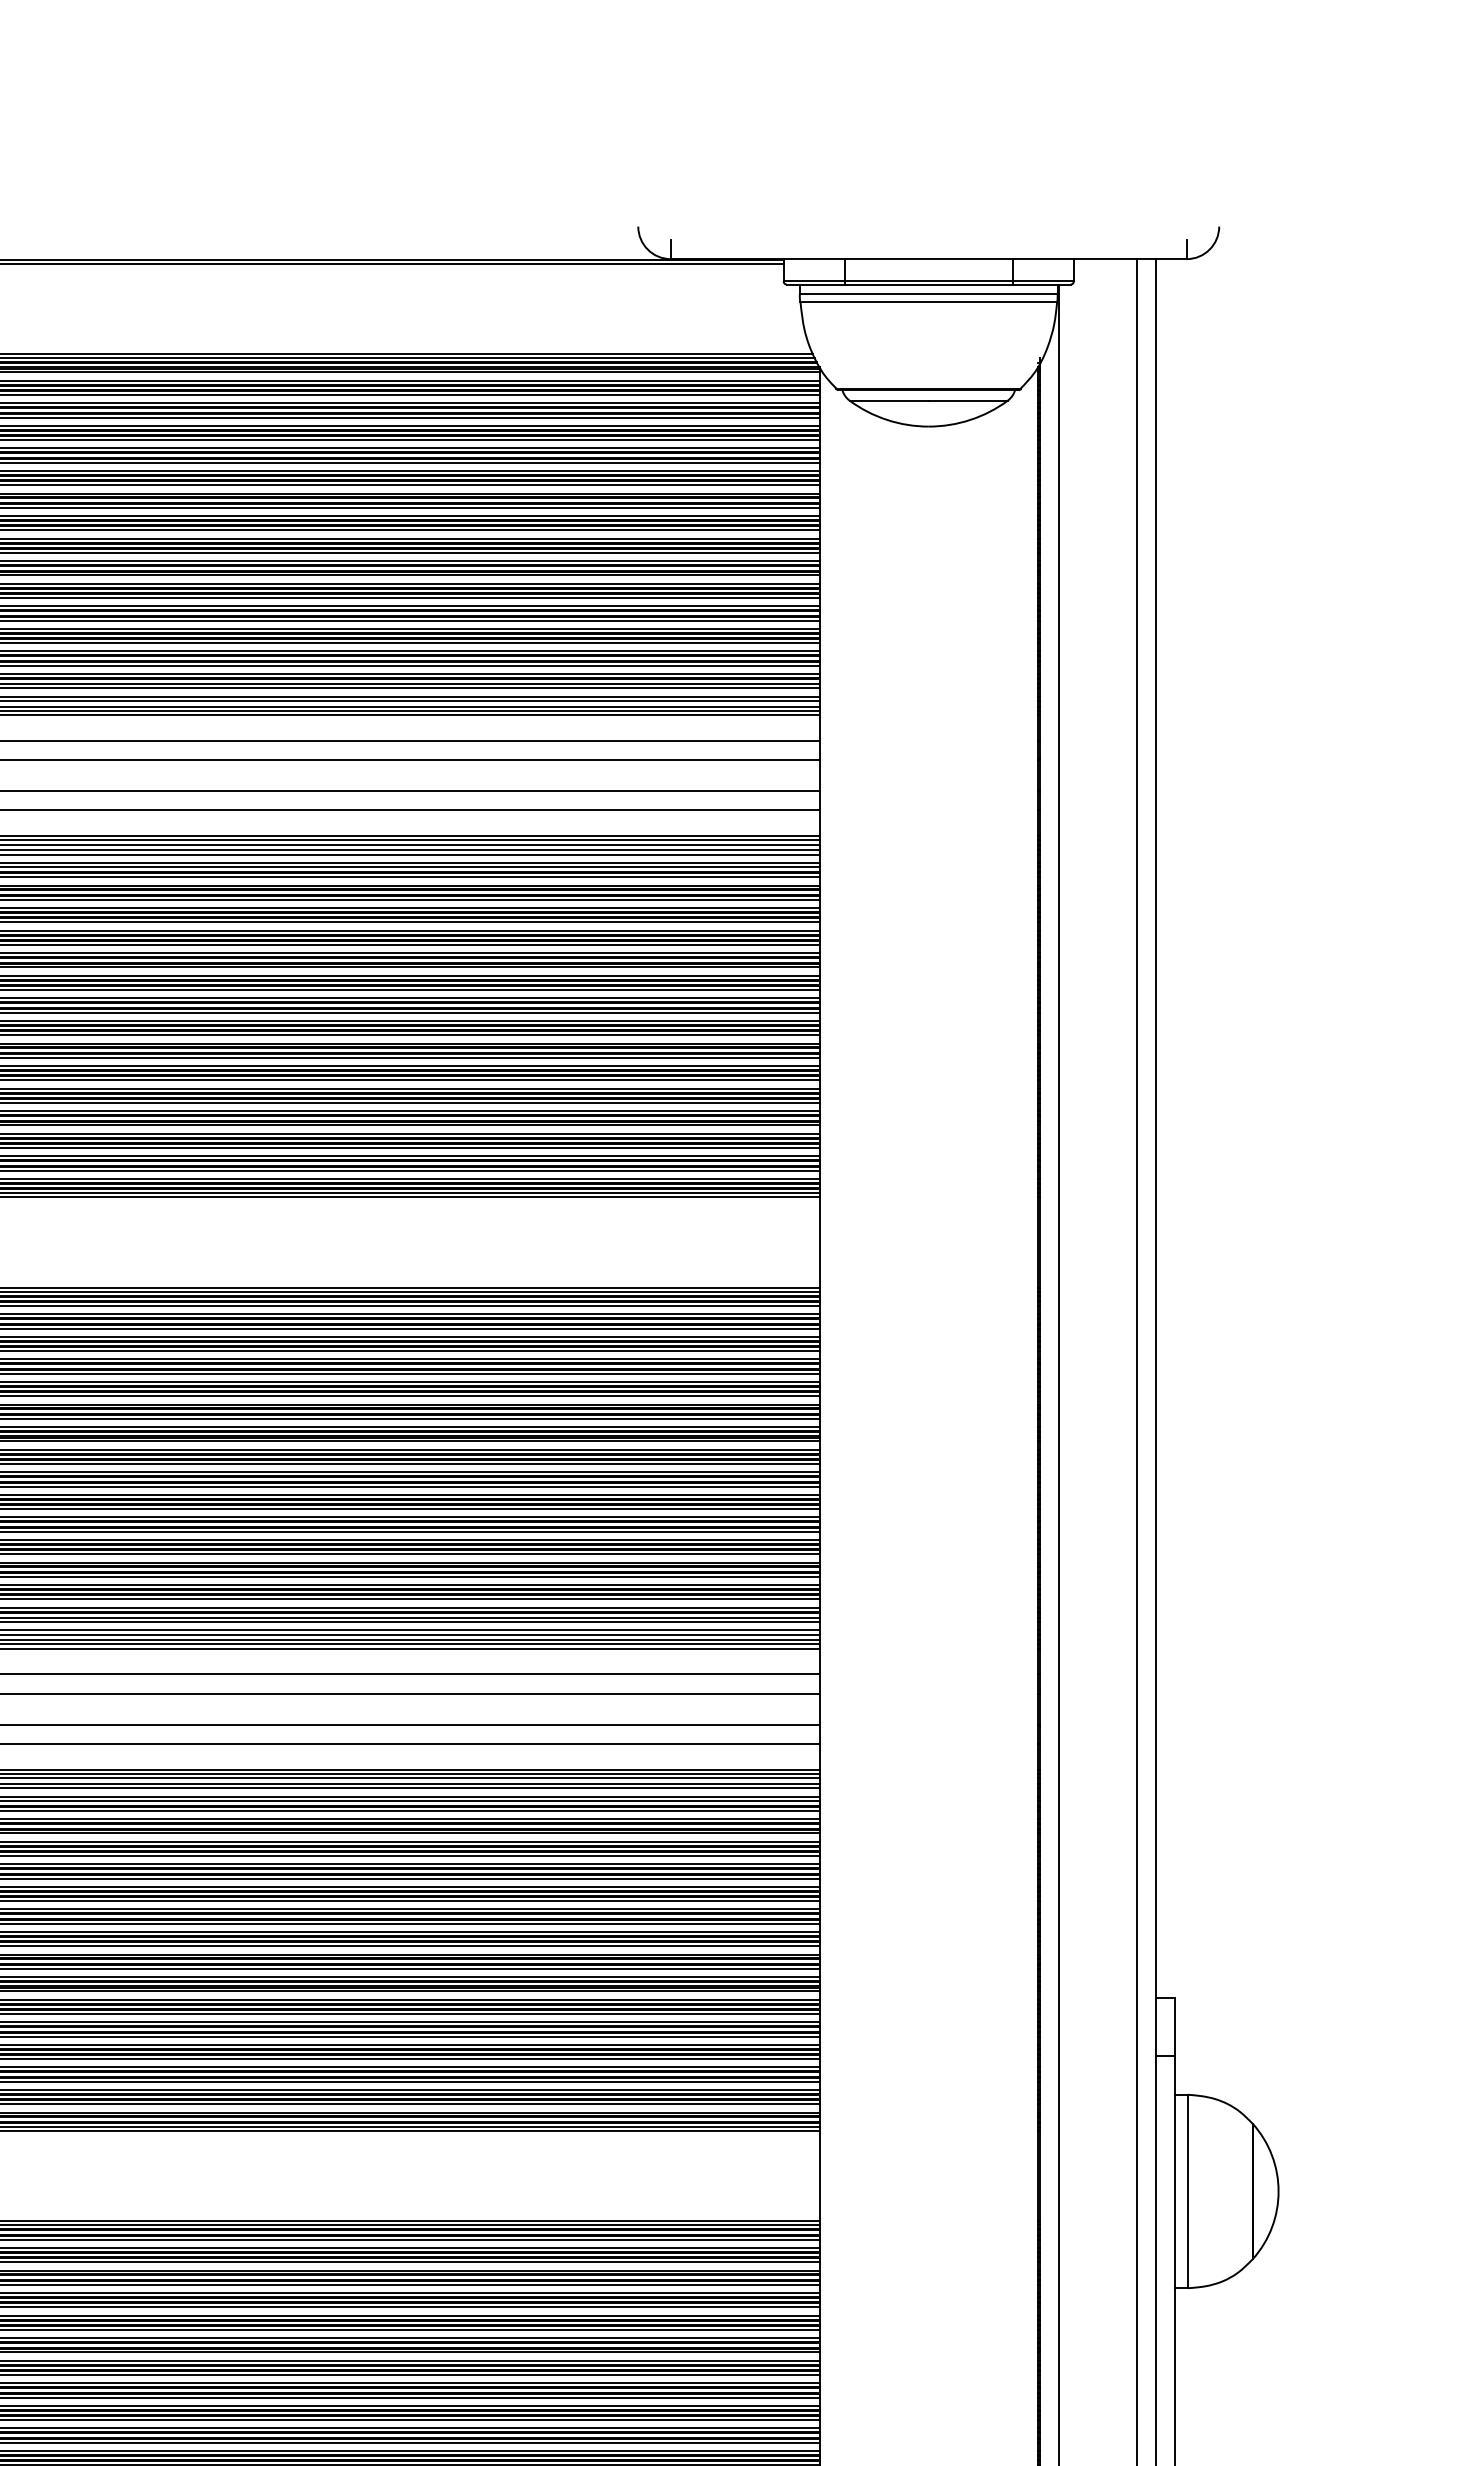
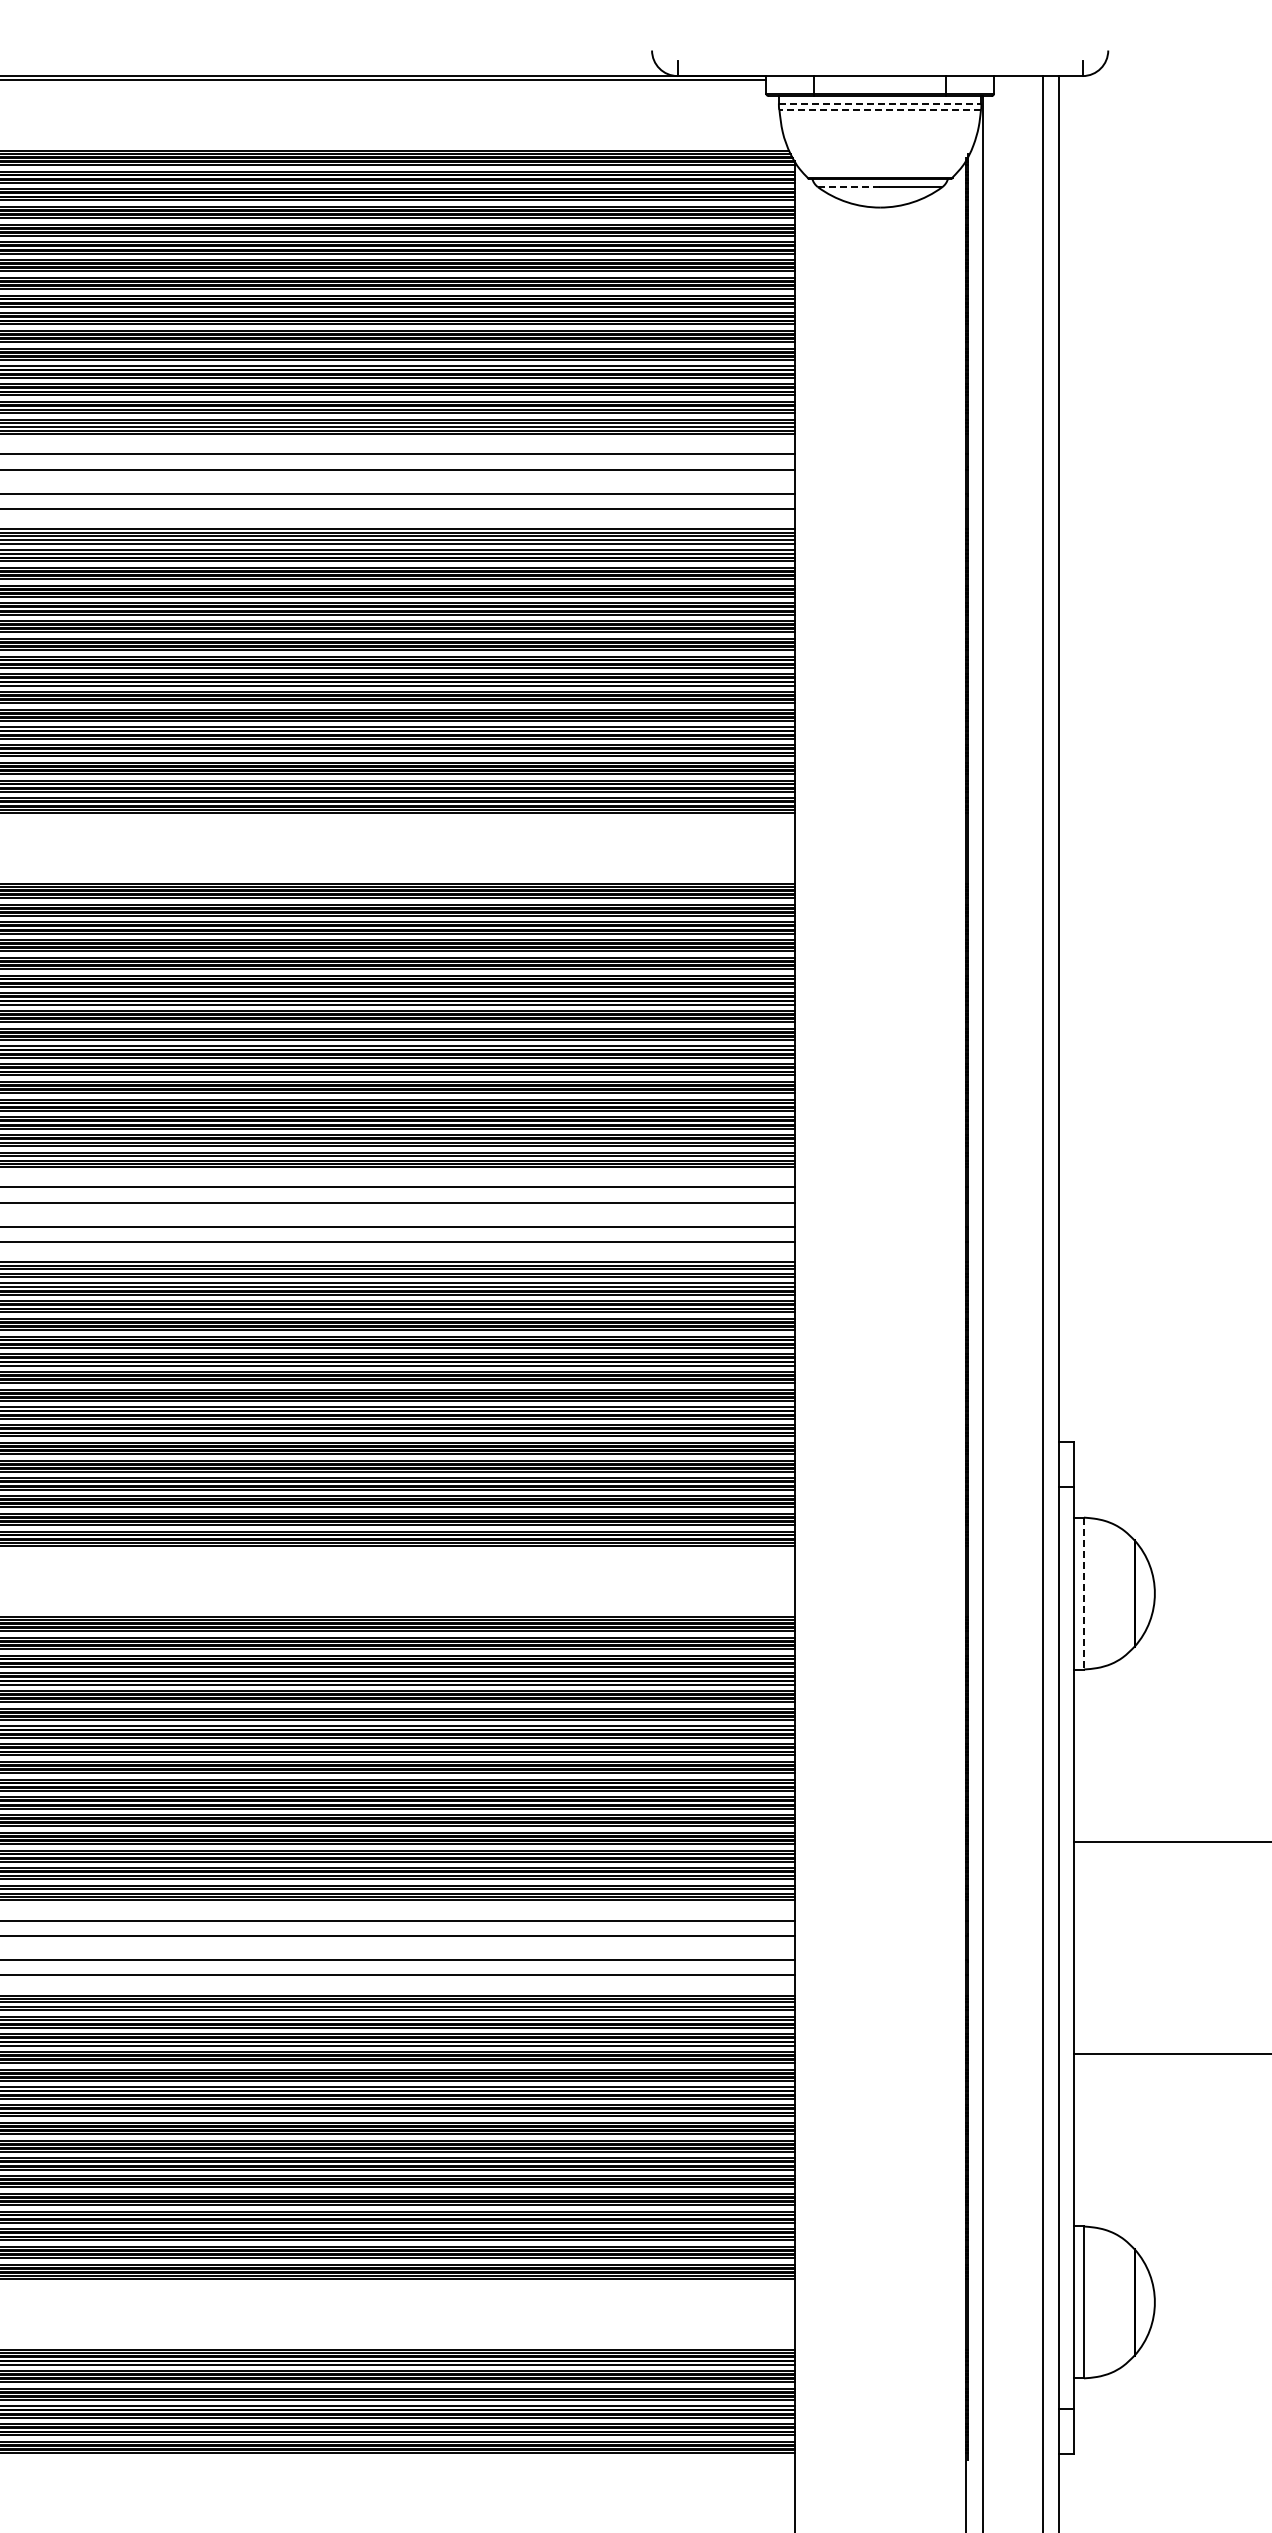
line: (929, 294) -> (880, 103), solid -> dashed
line: (927, 301) -> (879, 109), solid -> dashed
line: (888, 401) -> (848, 187), solid -> dashed
line: (1187, 2191) -> (1083, 1593), solid -> dashed

